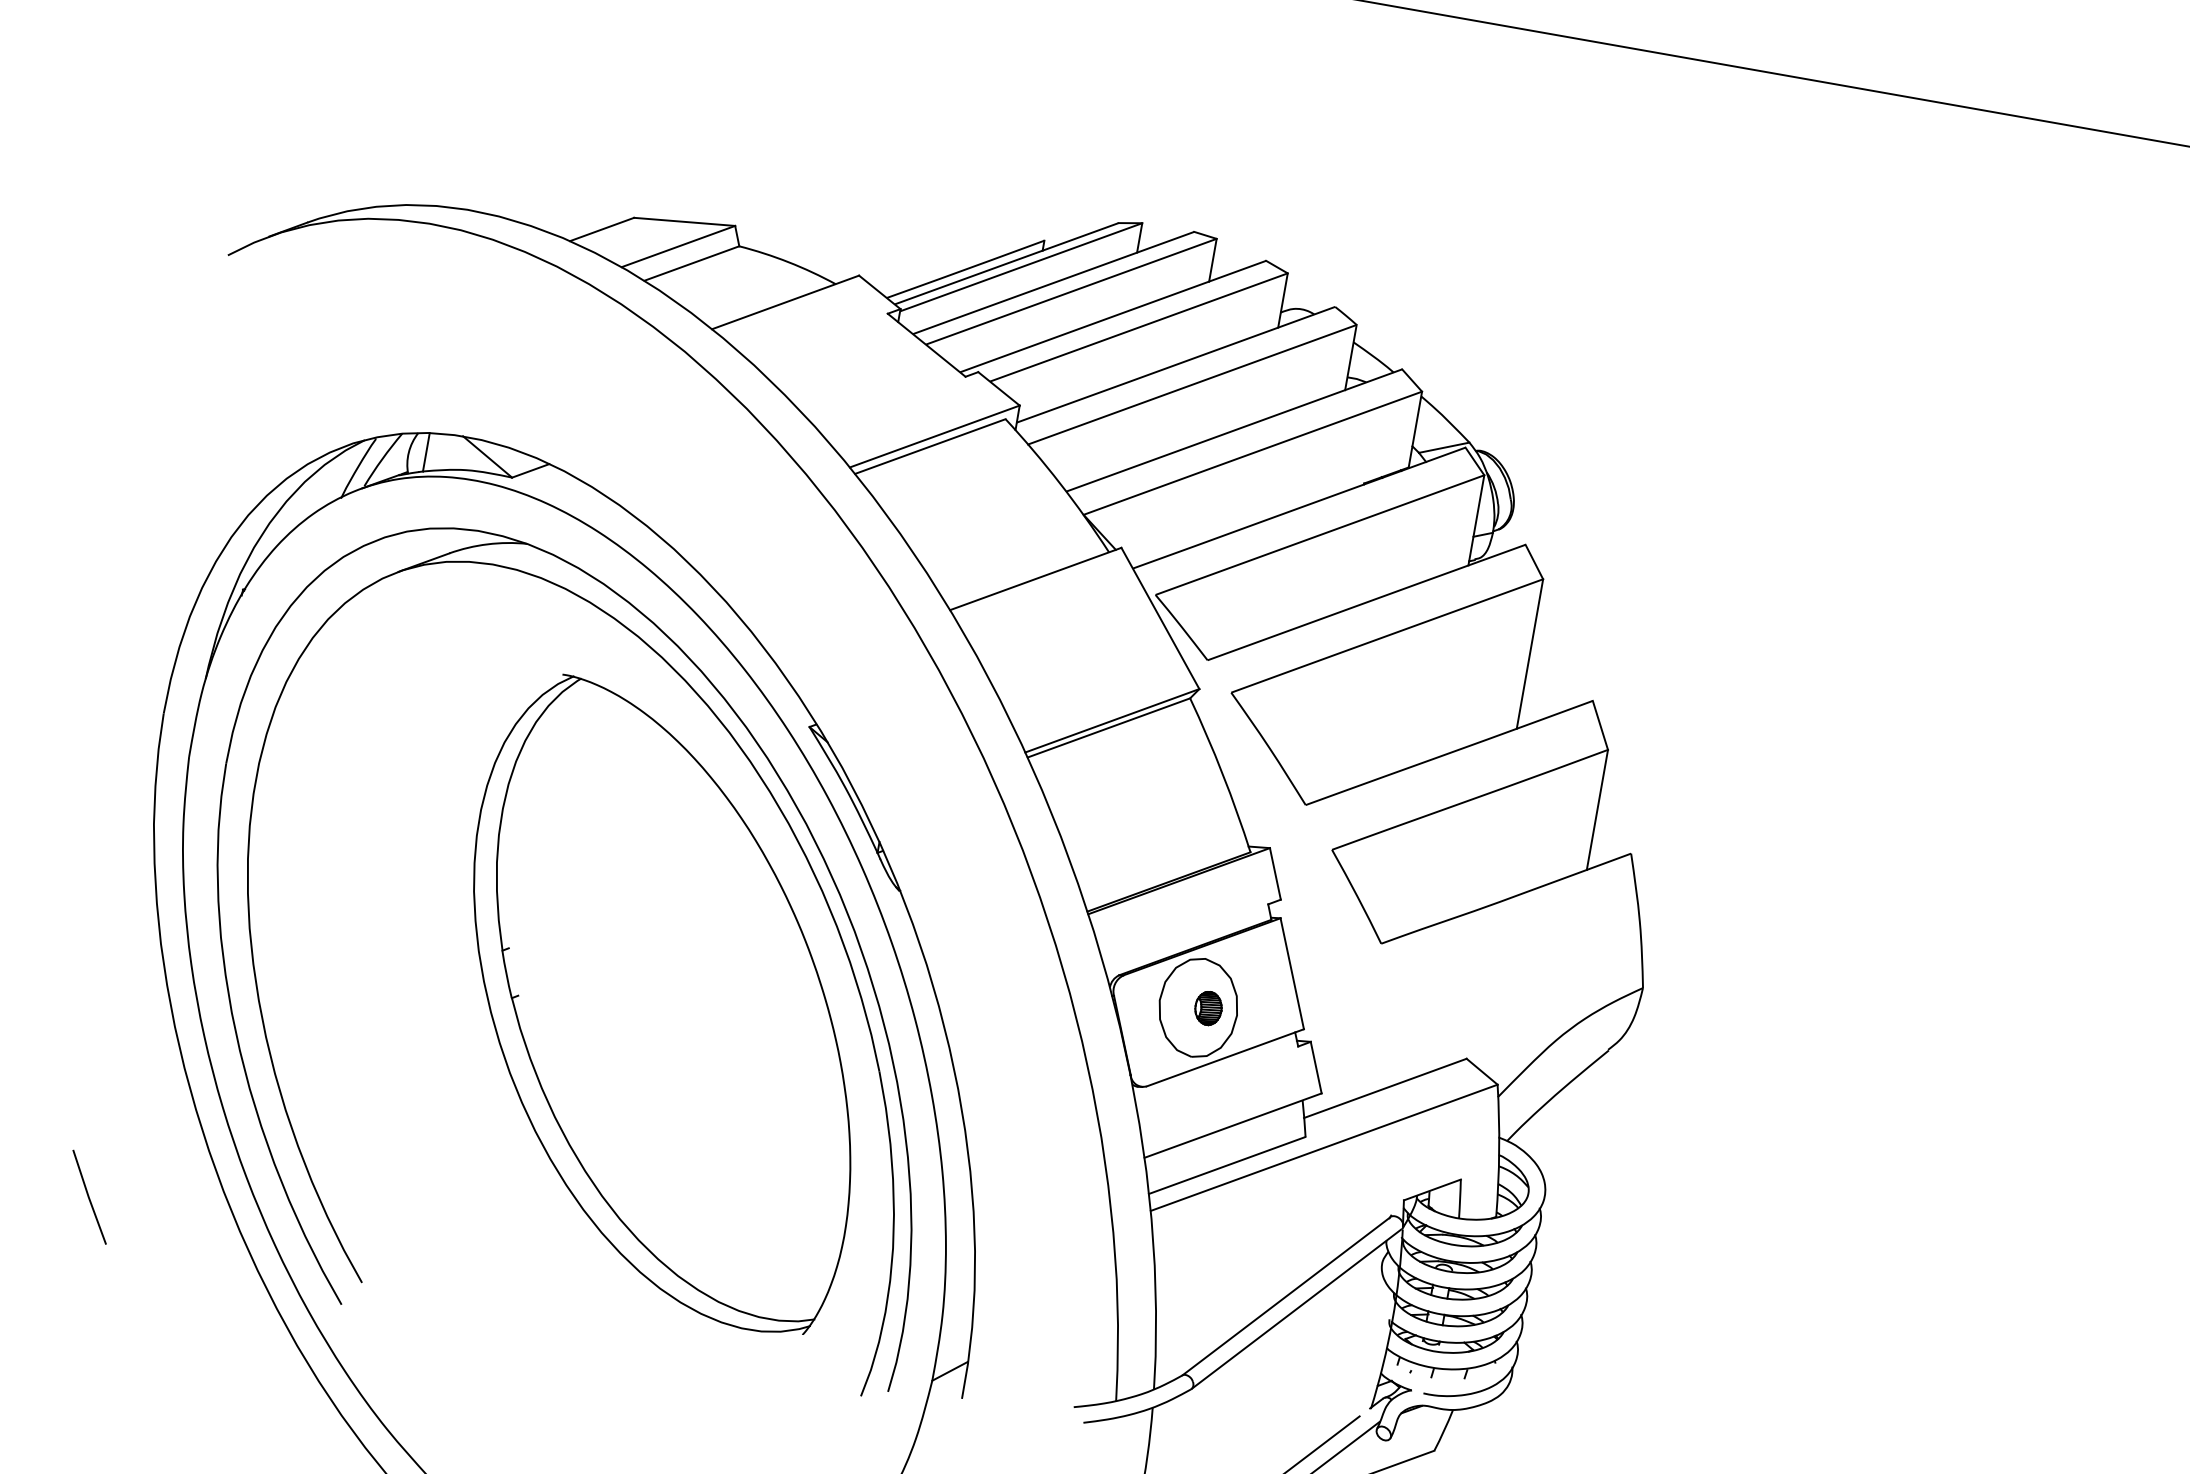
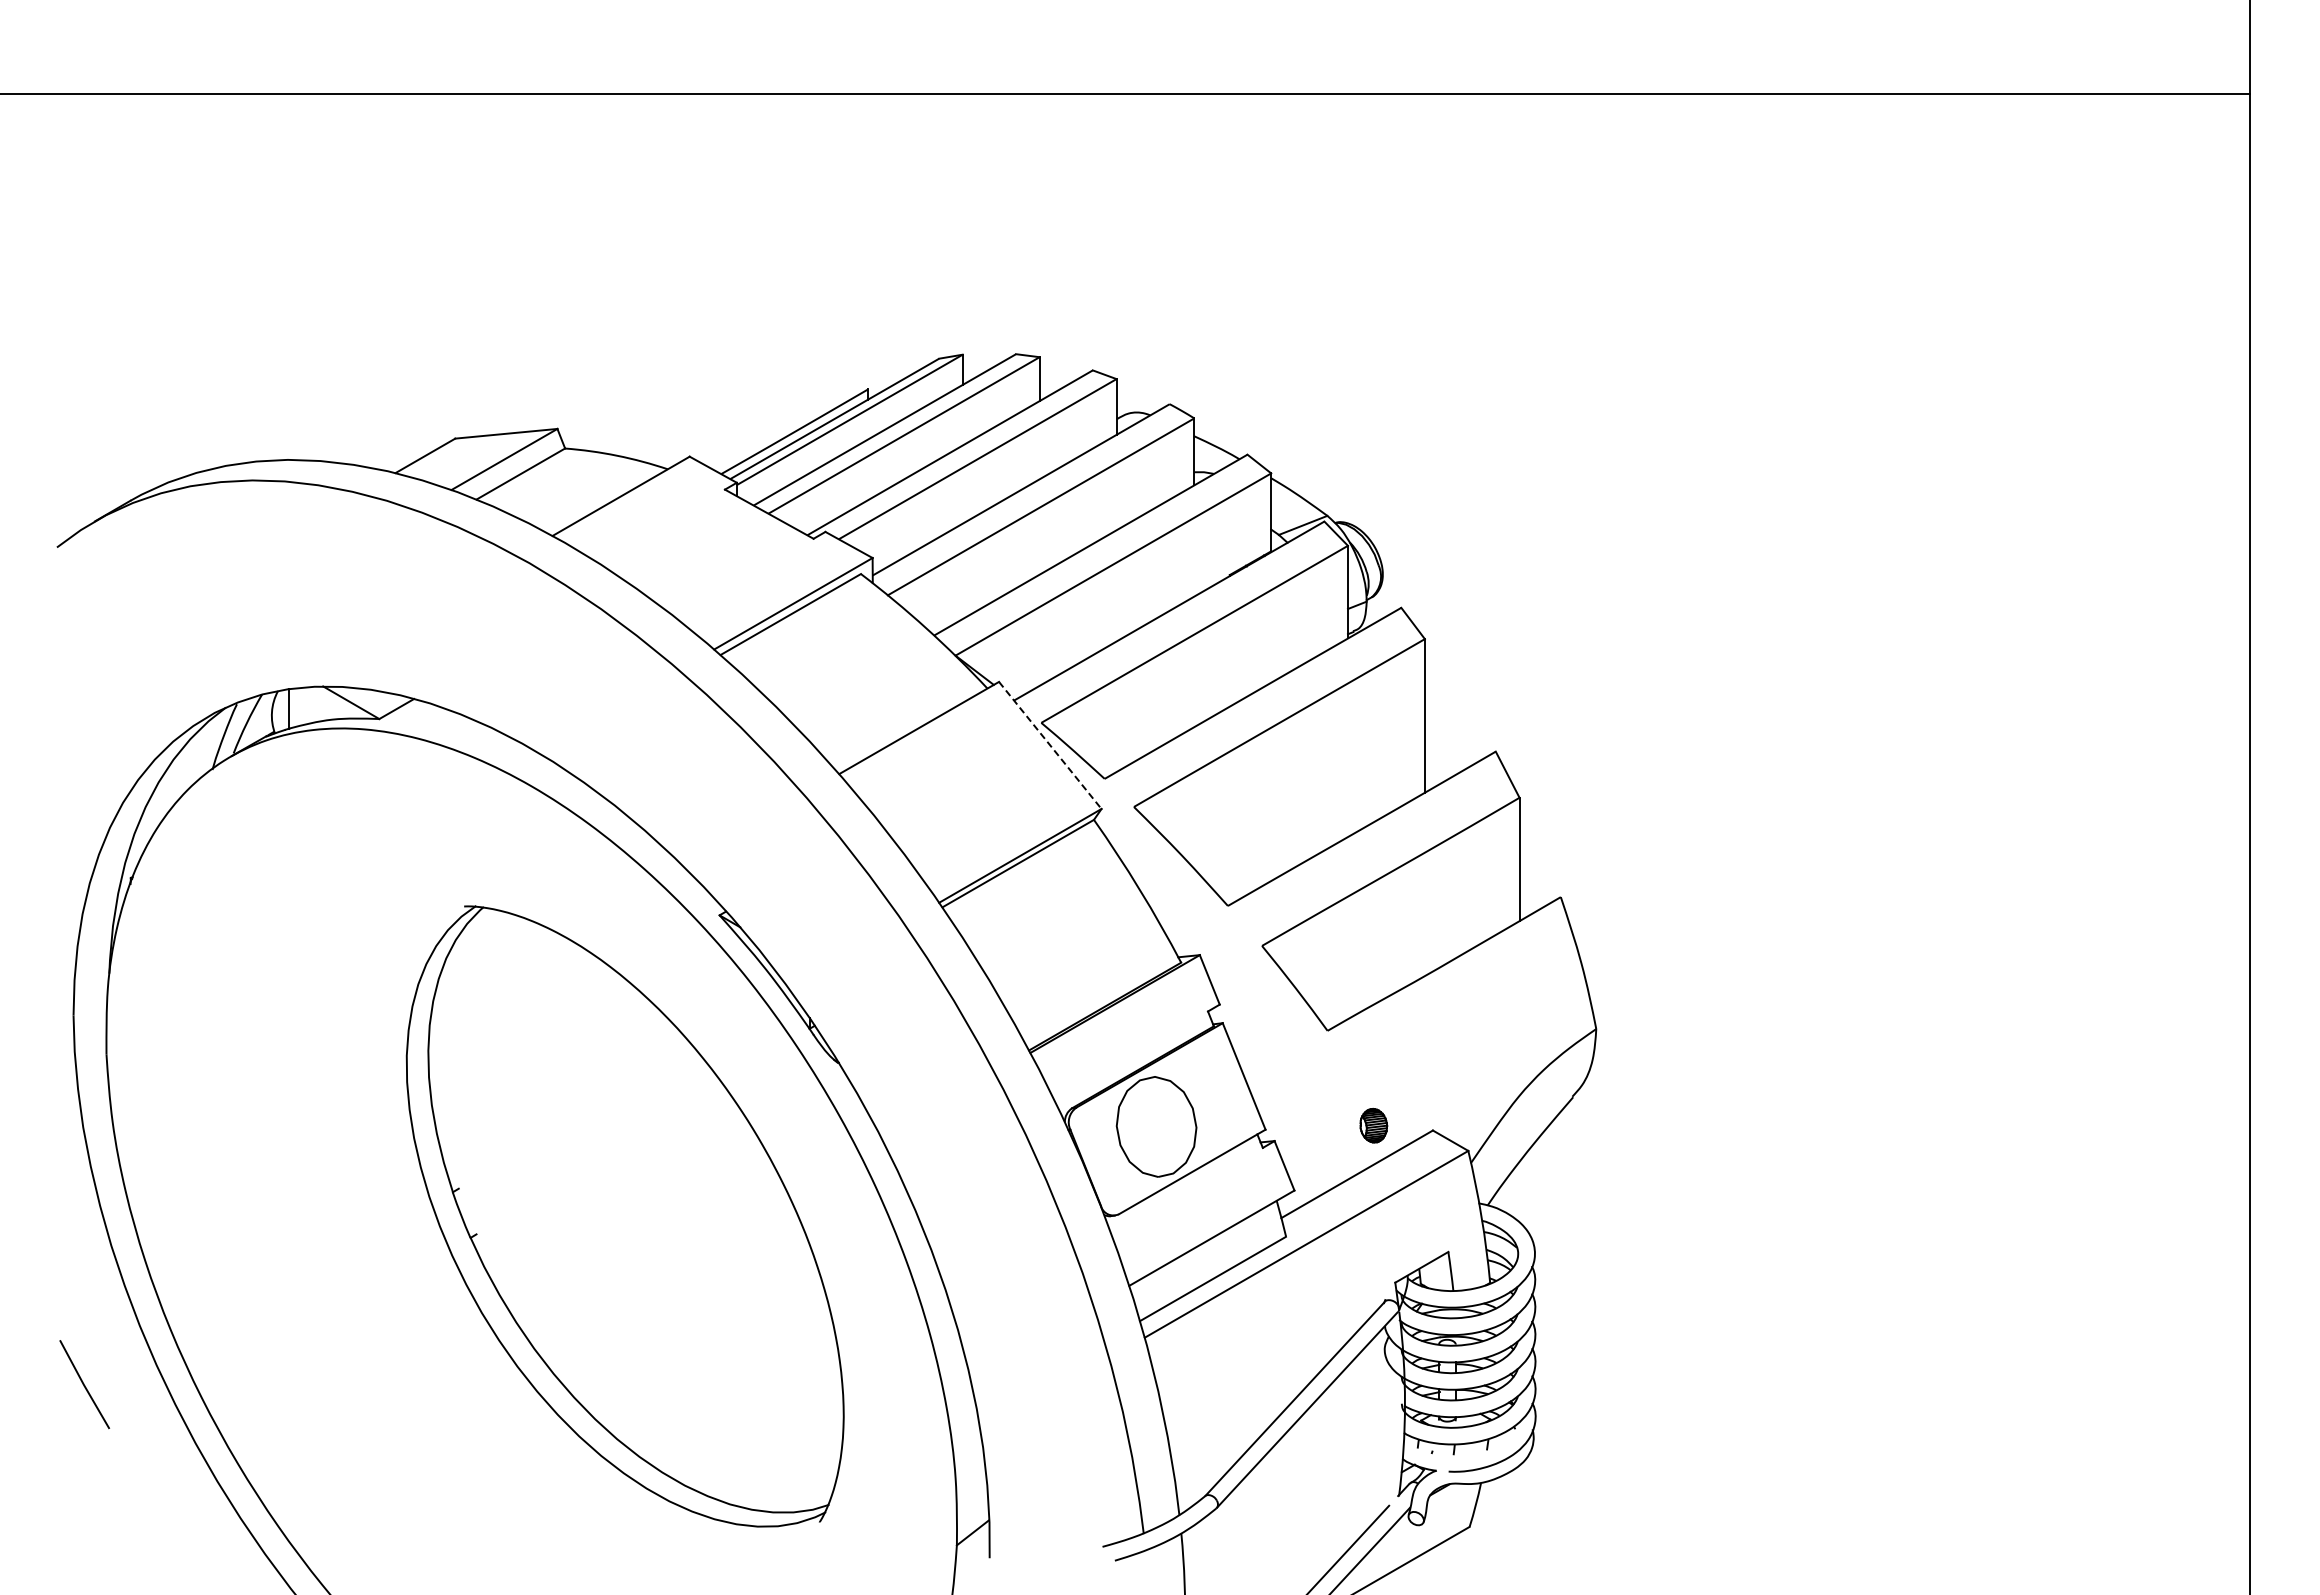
line: (1160, 618) -> (1050, 745), solid -> dashed
part: (791, 832) -> (720, 1023), removed
part: (1208, 1008) -> (1373, 1125), moved
line: (89, 1197) -> (84, 1384), moved

